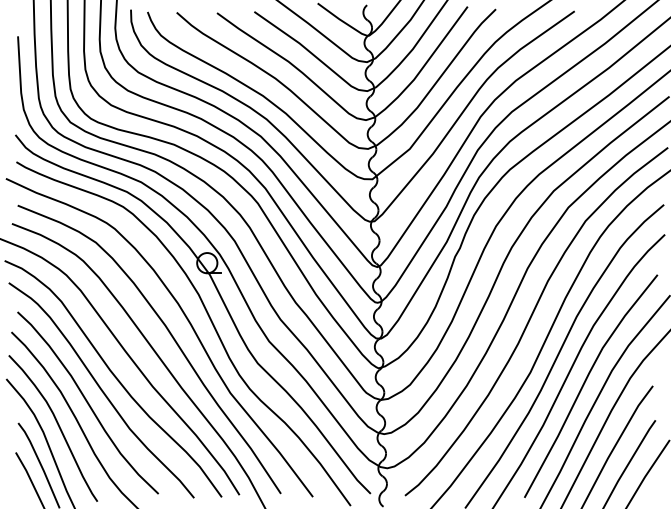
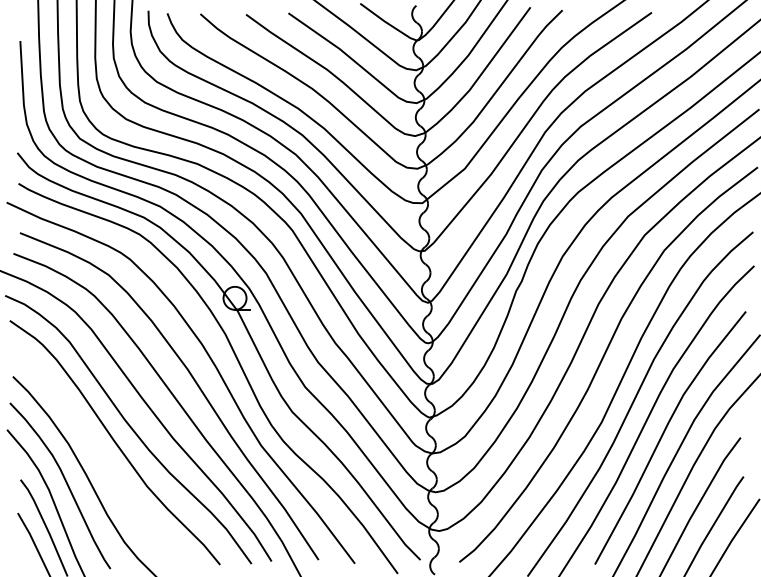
curve: (87, 402) -> (99, 456), removed

